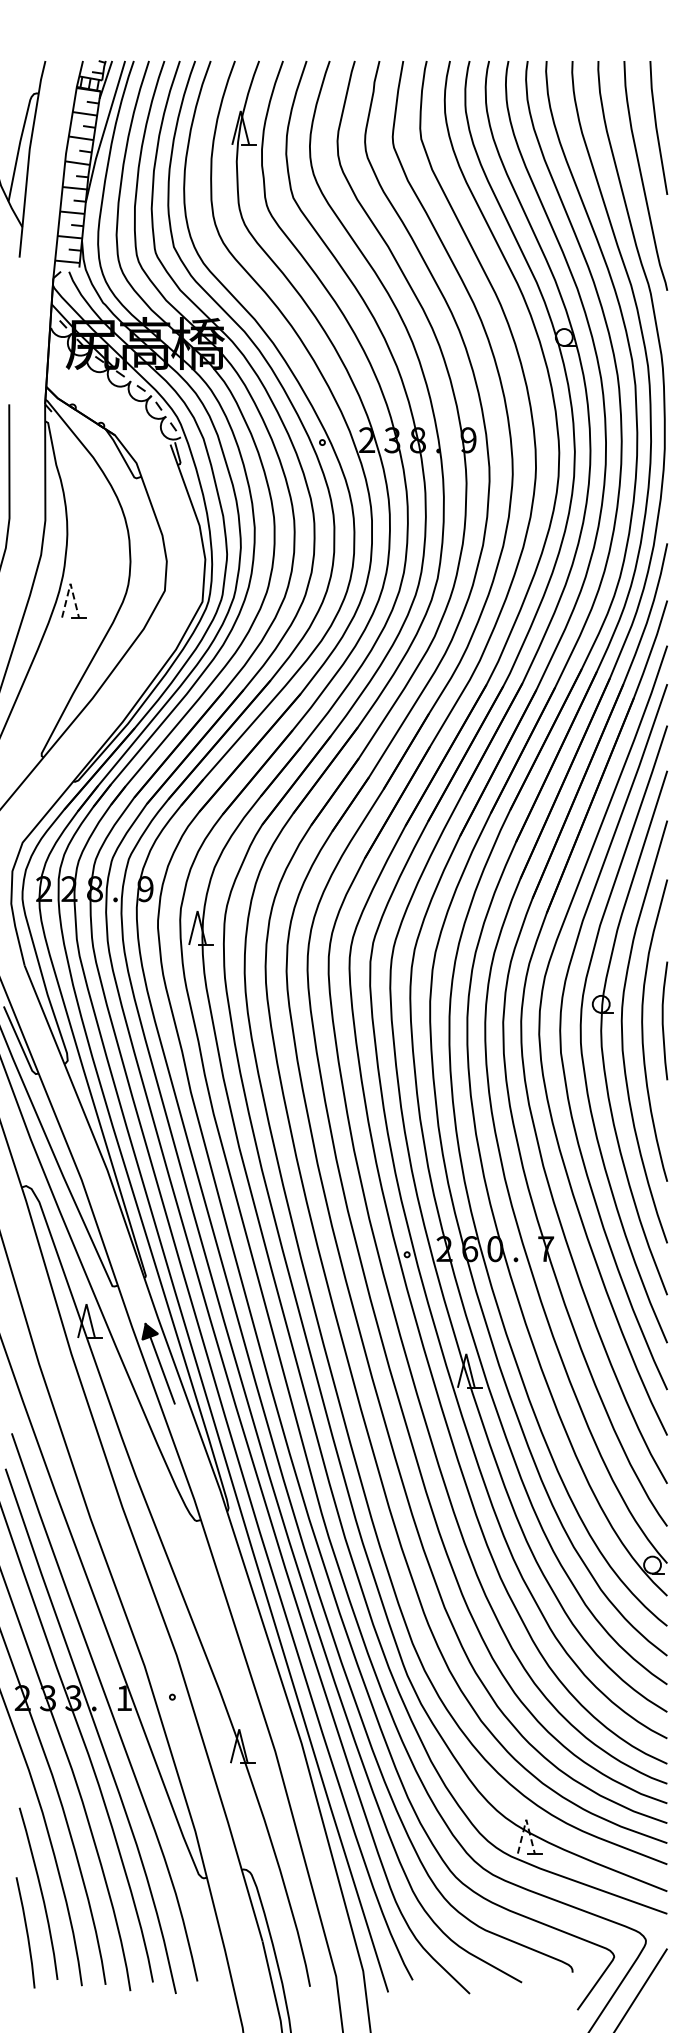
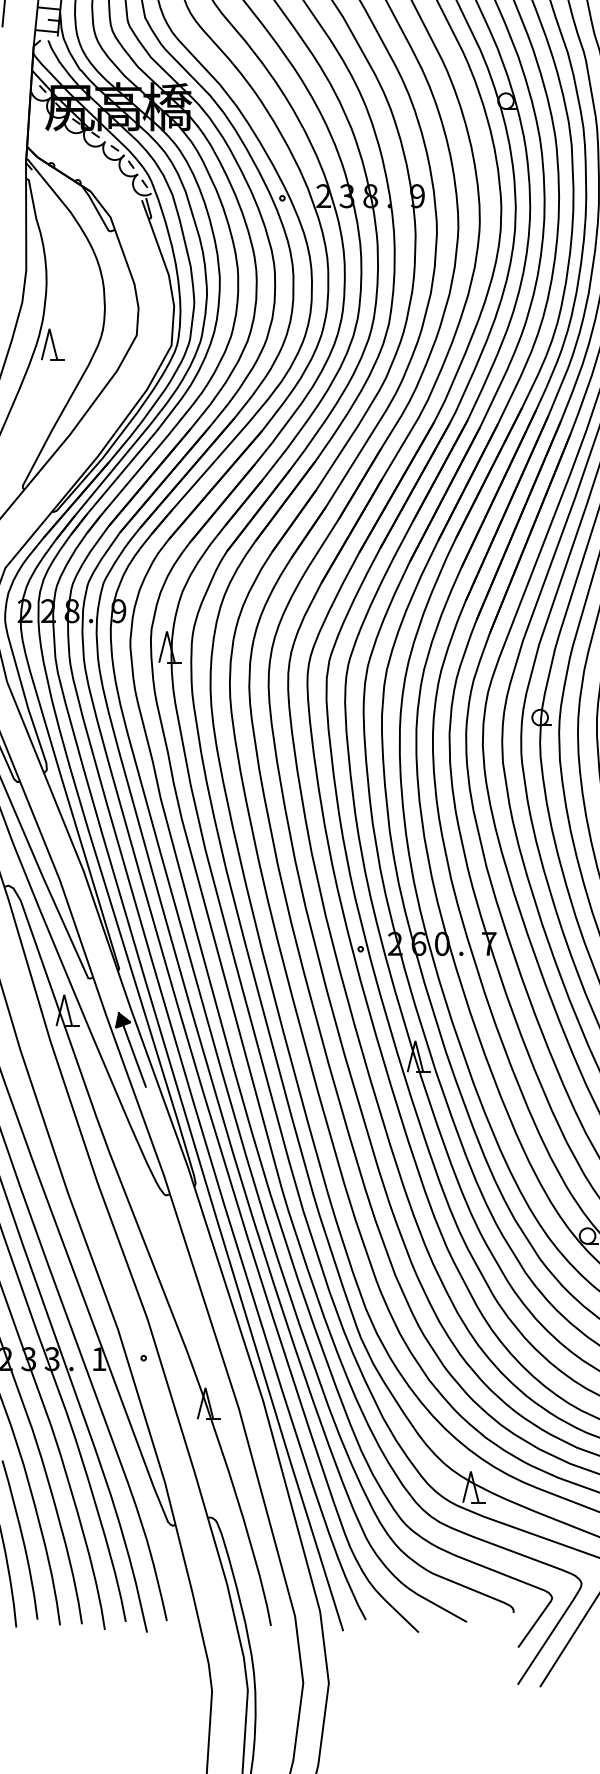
line: (70, 583) -> (49, 328), dashed -> solid
line: (526, 1819) -> (471, 1471), dashed -> solid

